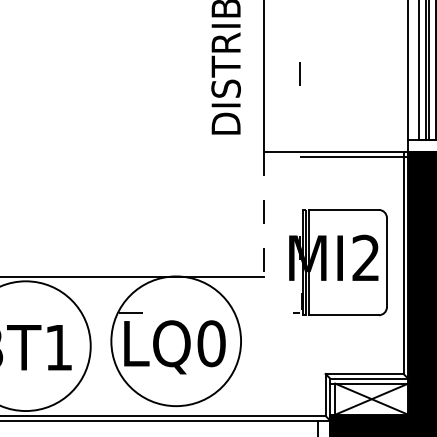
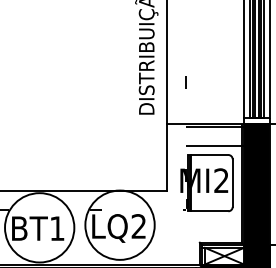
line: (354, 192) -> (215, 145), added
line: (264, 214) -> (167, 157), dashed -> solid
text: (210, 343) -> (138, 226), LQ0 -> LQ2

